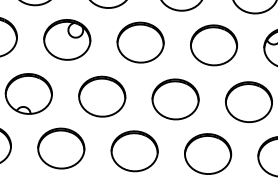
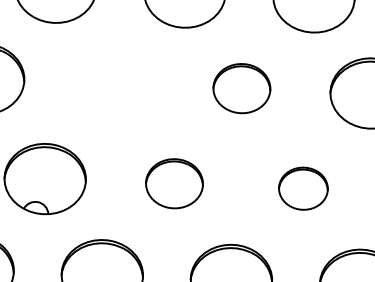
part: (67, 39) -> (113, 83), removed
part: (140, 42) -> (241, 88), size x0.7
part: (102, 96) -> (174, 183), size x0.7
part: (175, 99) -> (303, 188), size x0.6

